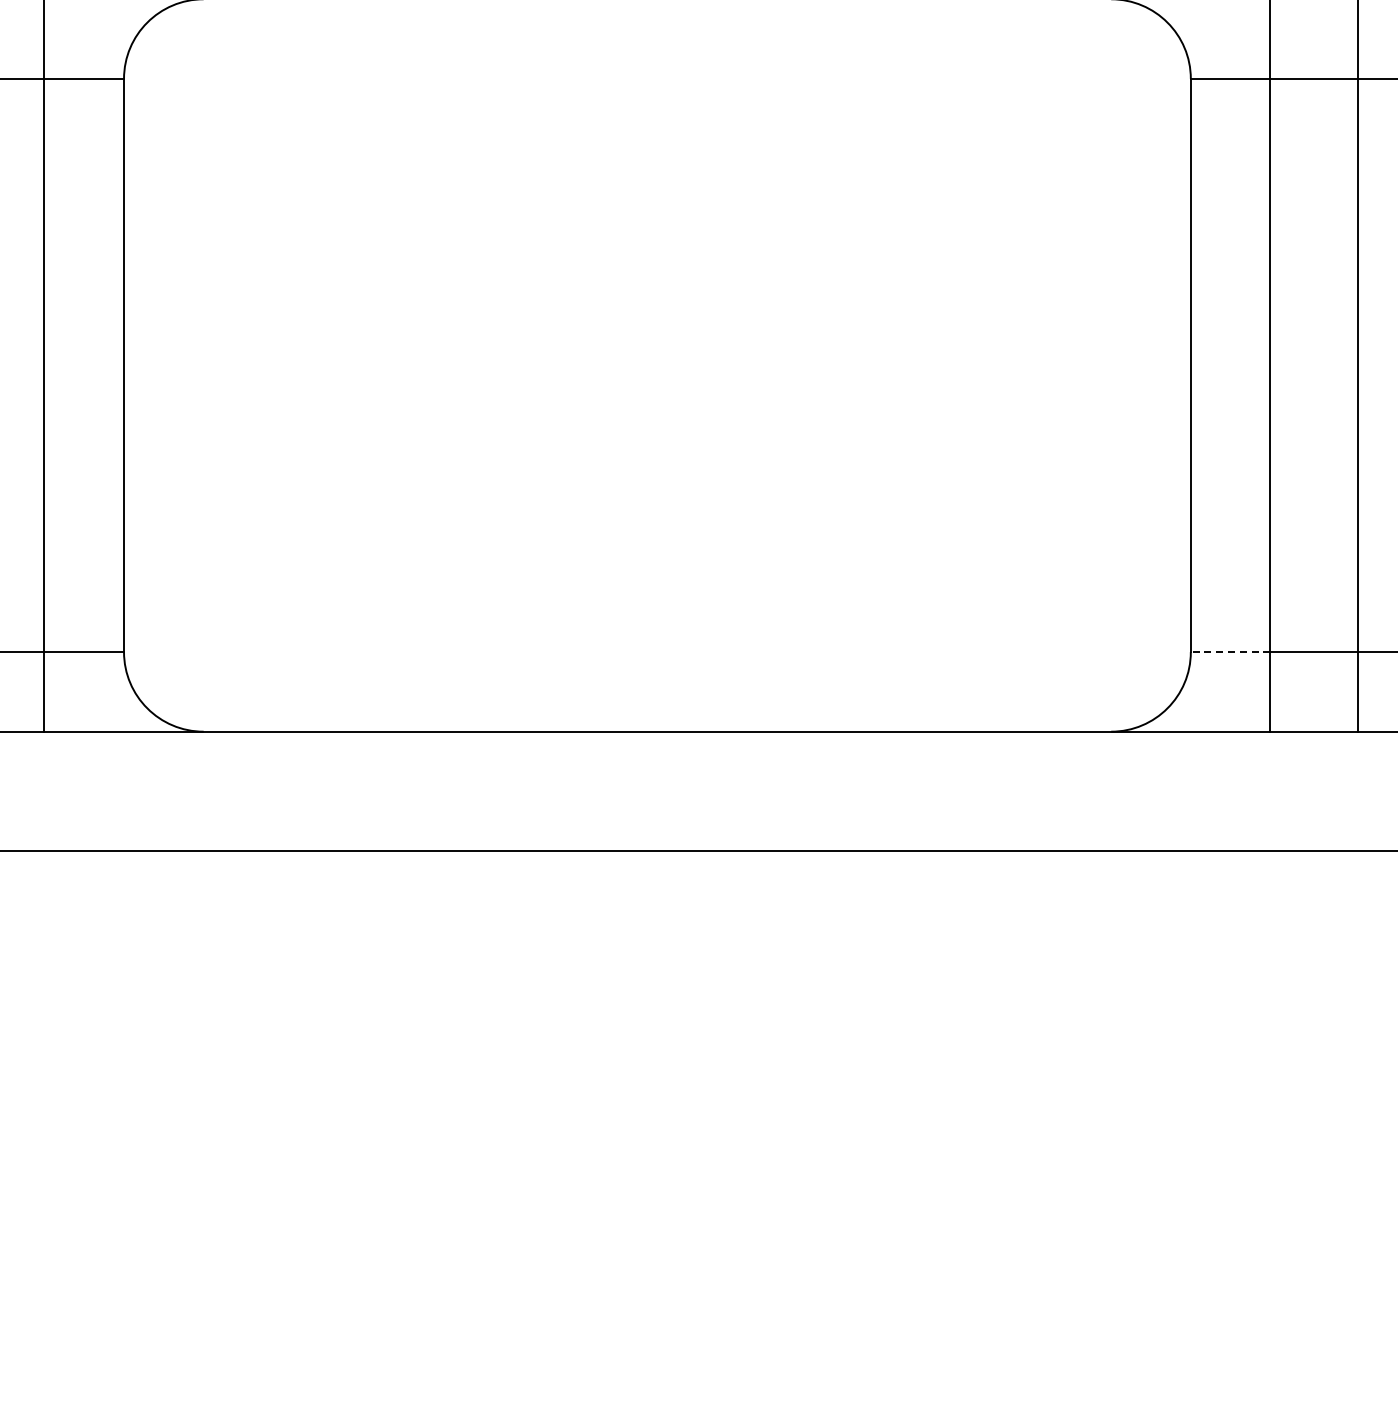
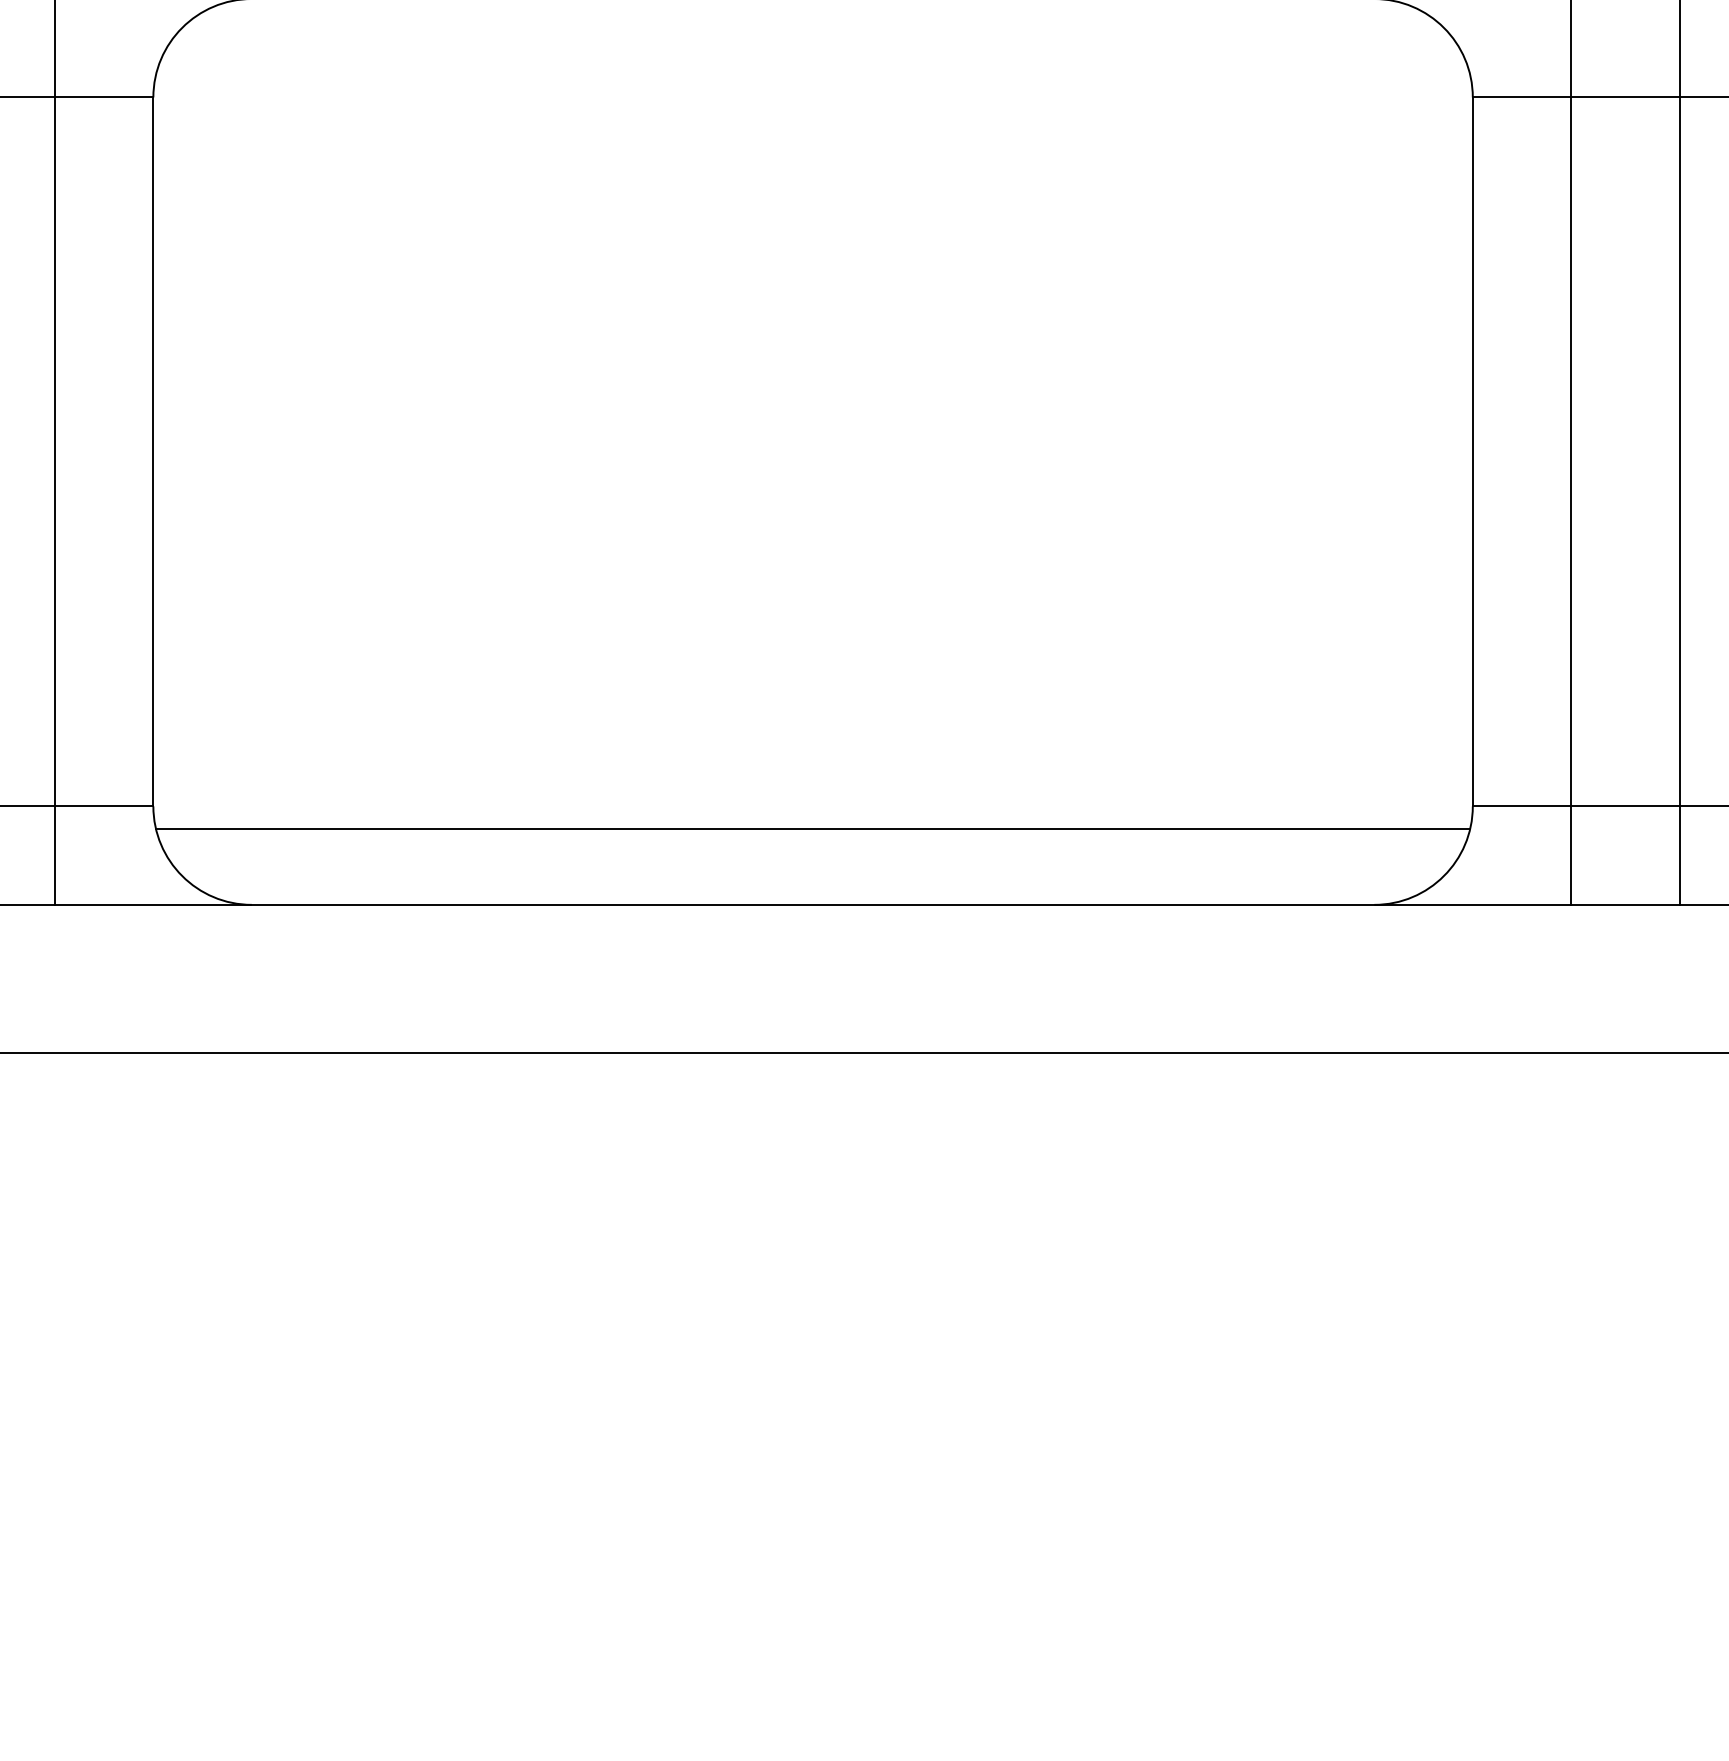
line: (1230, 652) -> (1521, 806), dashed -> solid
line: (657, 669) -> (813, 827), added

